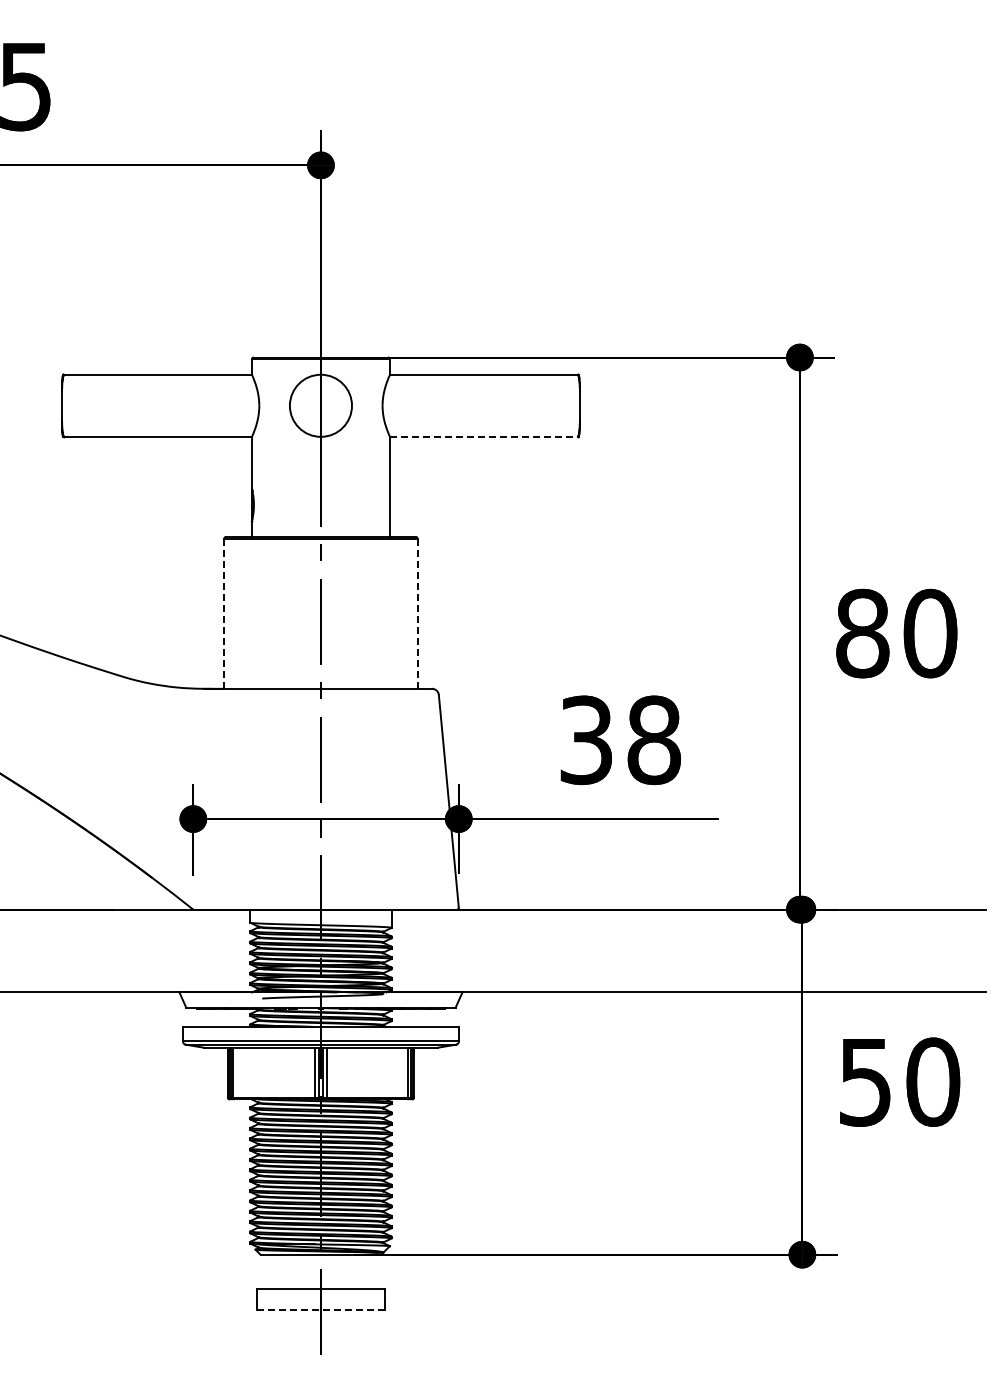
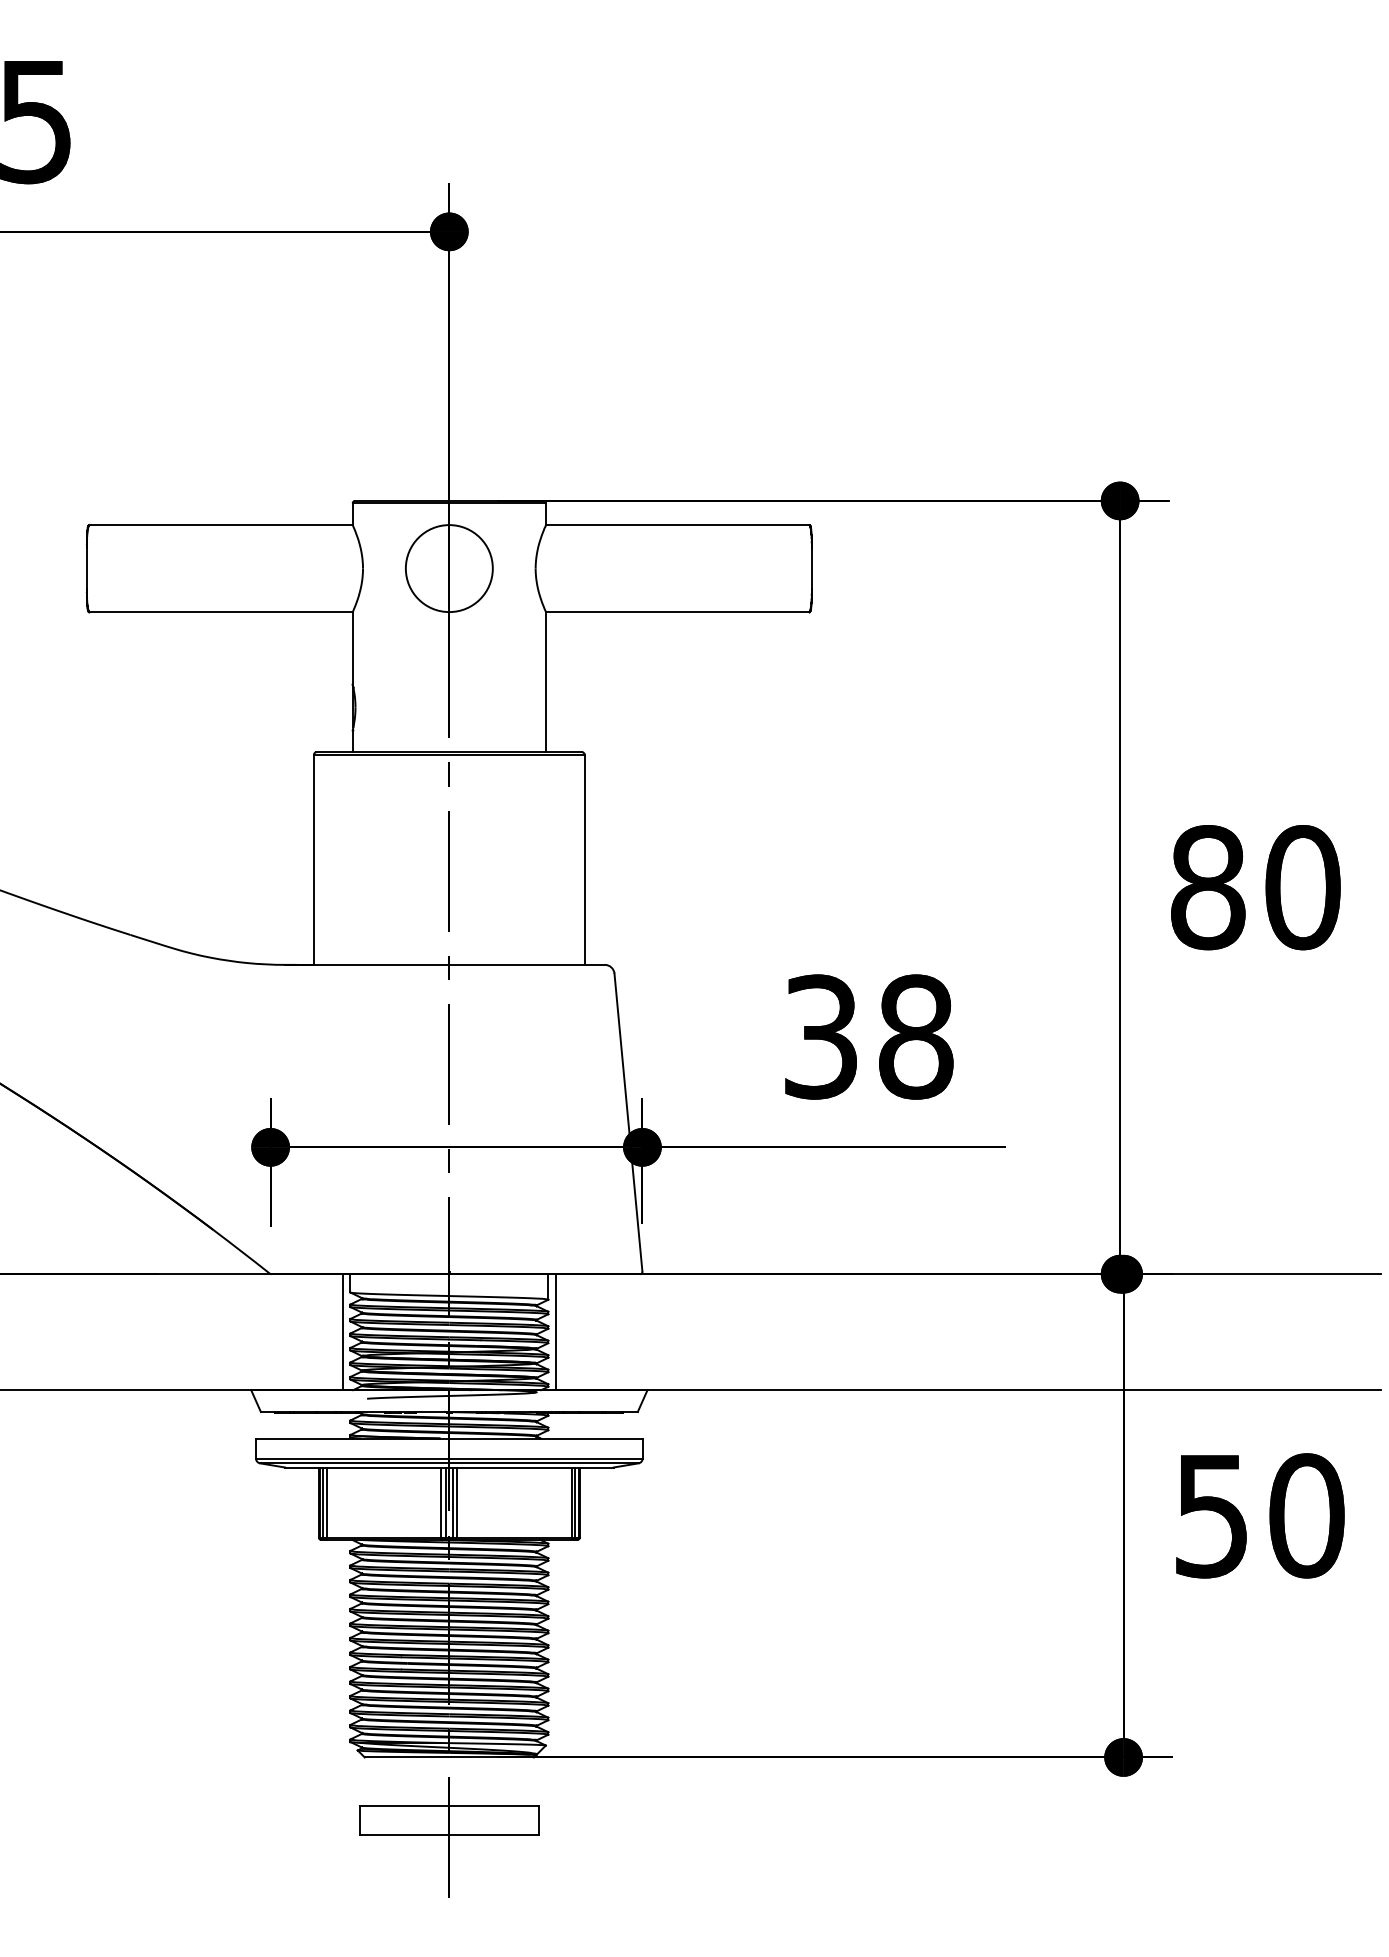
line: (484, 436) -> (678, 611), dashed -> solid
line: (224, 614) -> (314, 860), dashed -> solid
line: (417, 614) -> (584, 860), dashed -> solid
line: (245, 950) -> (343, 1331), added
line: (397, 950) -> (556, 1331), added
line: (320, 1309) -> (448, 1834), dashed -> solid

